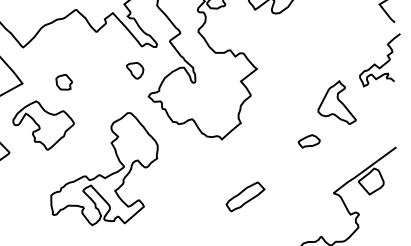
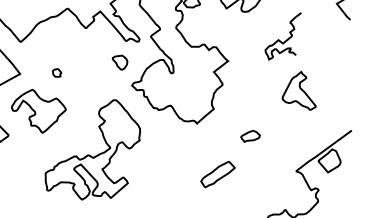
curve: (375, 63) -> (279, 39), moved
part: (63, 81) -> (56, 72), size x0.6
part: (309, 140) -> (250, 135), moved

